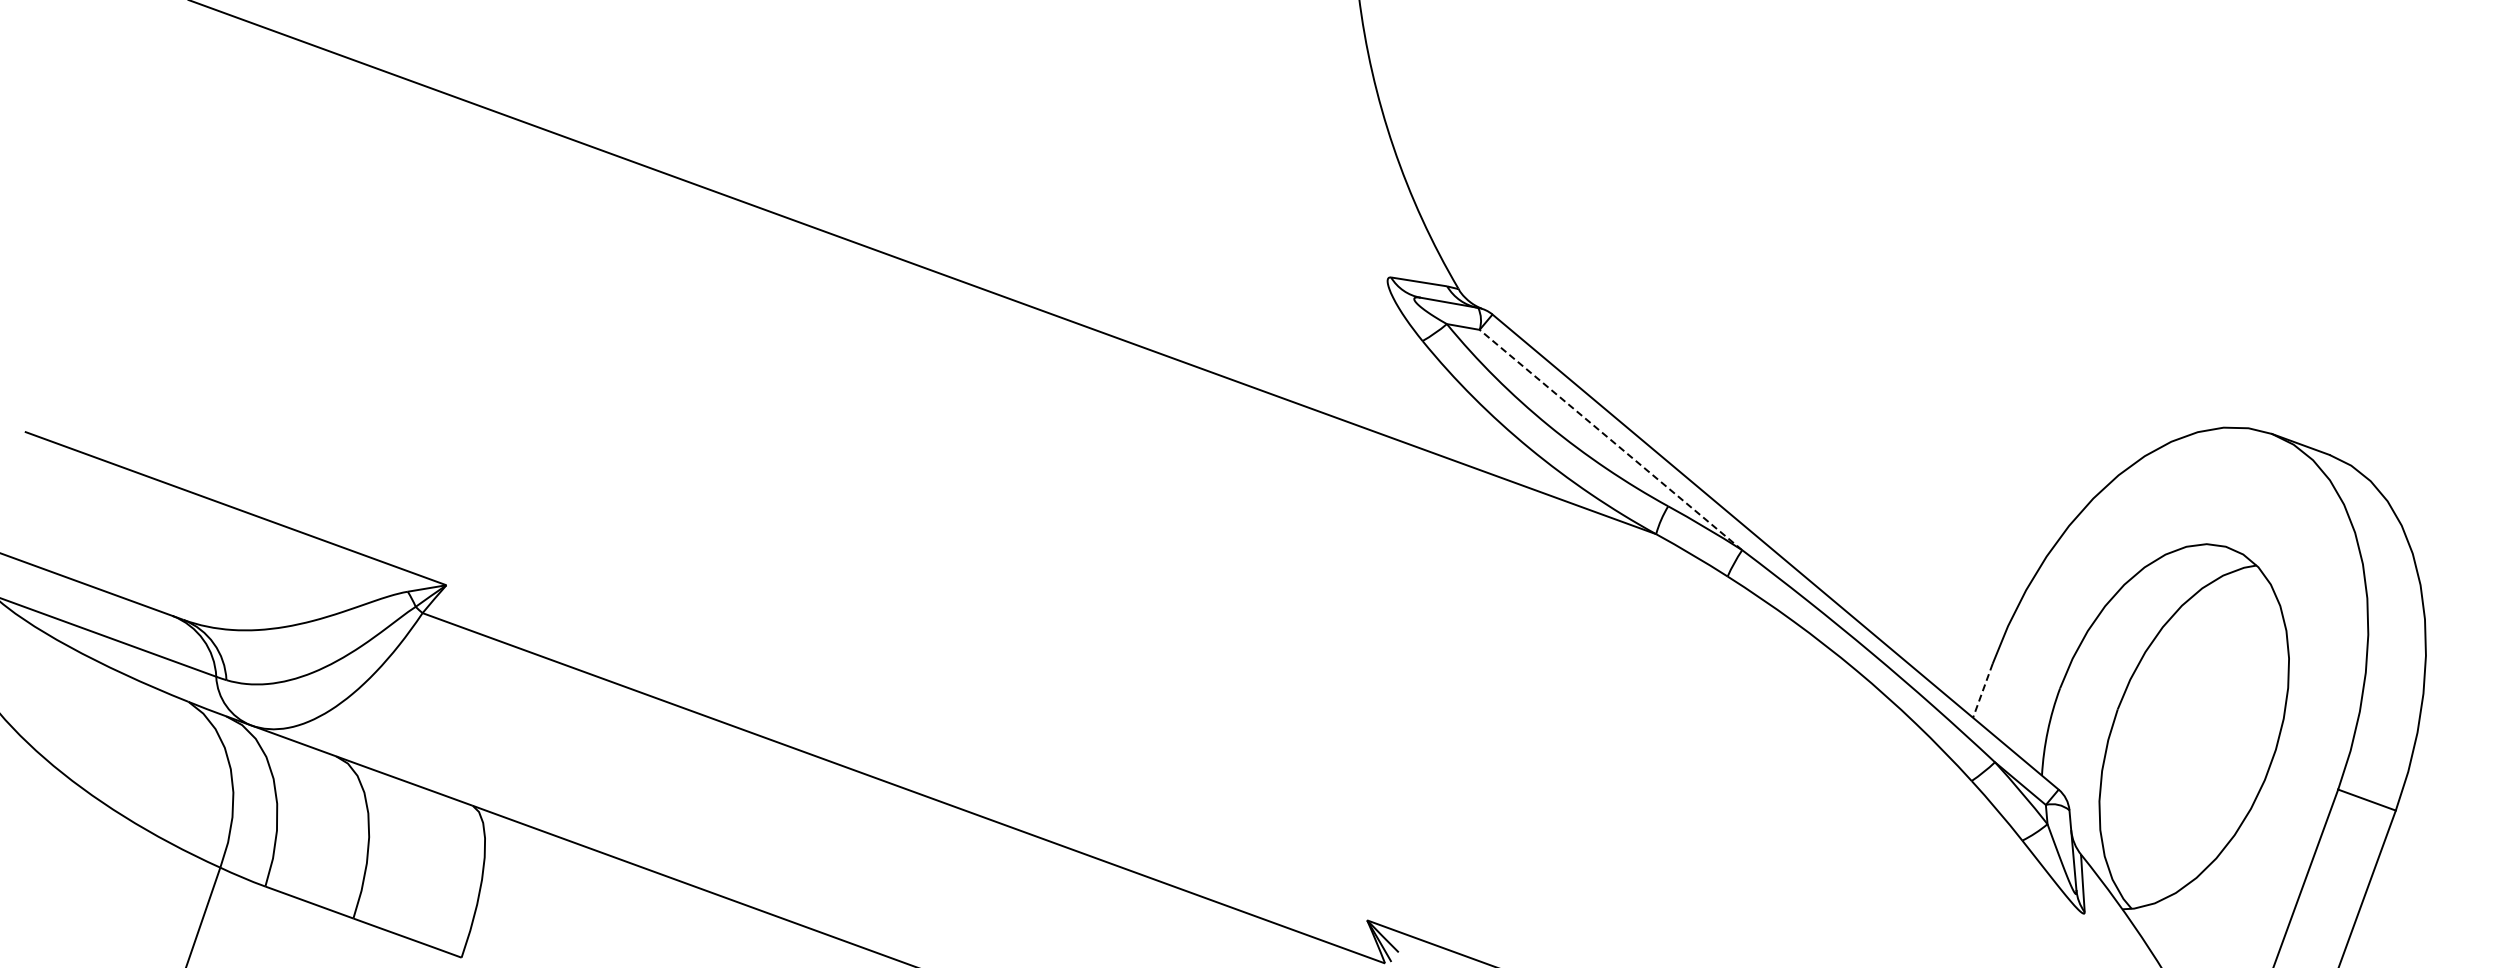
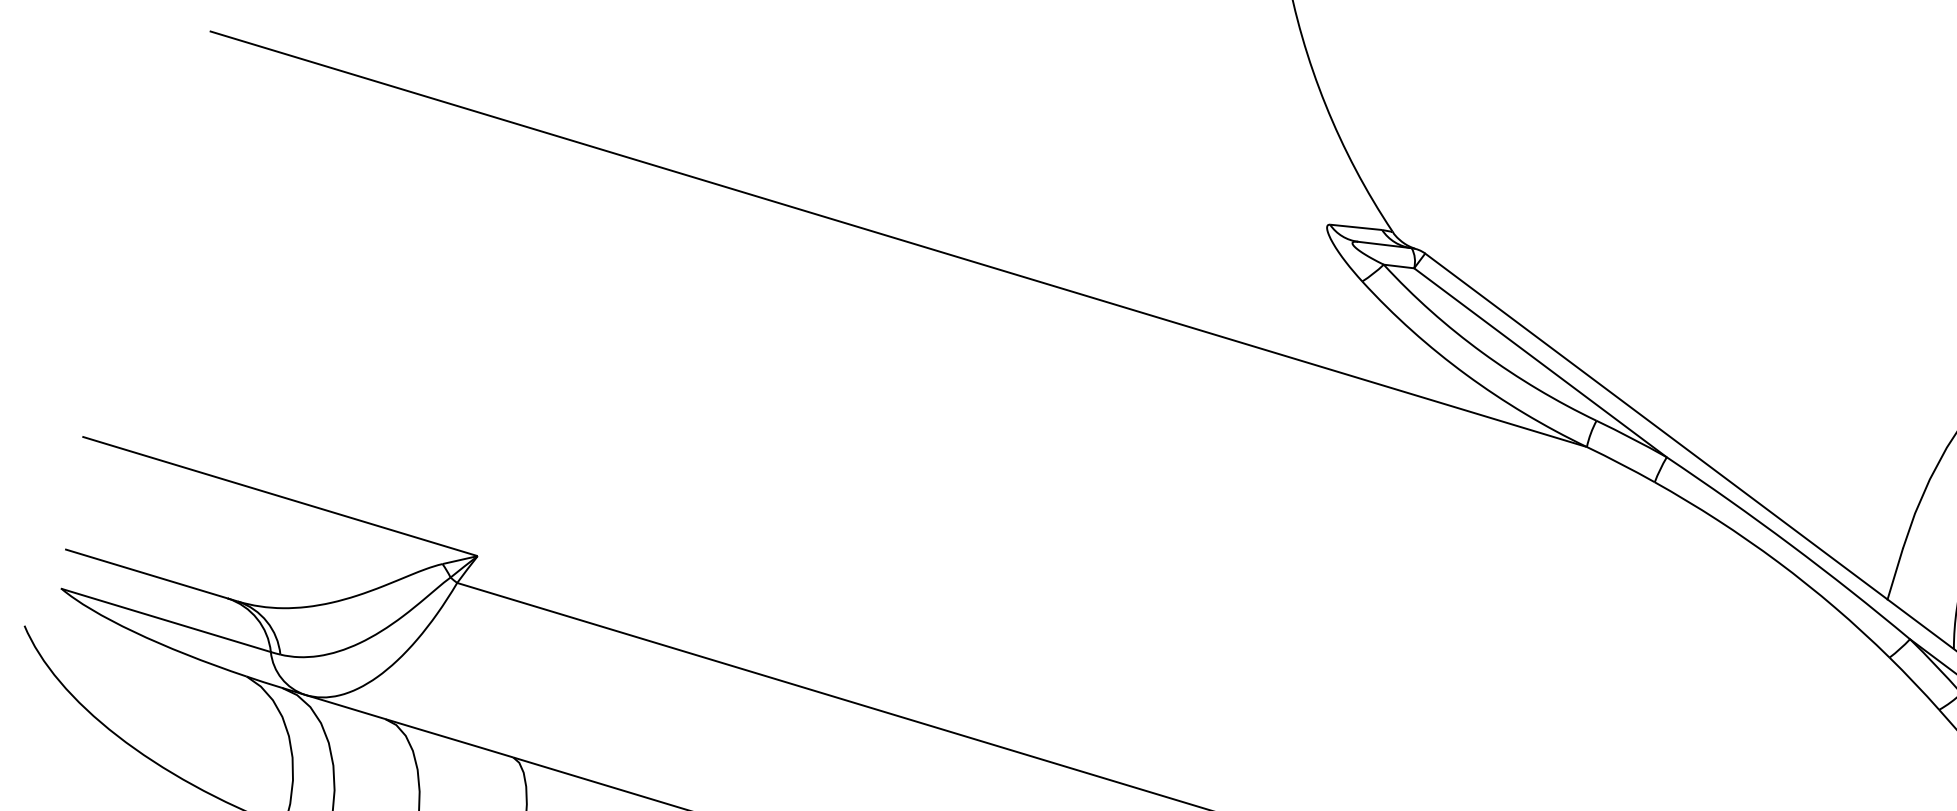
line: (1610, 439) -> (1540, 362), dashed -> solid
line: (1982, 690) -> (1894, 573), dashed -> solid

